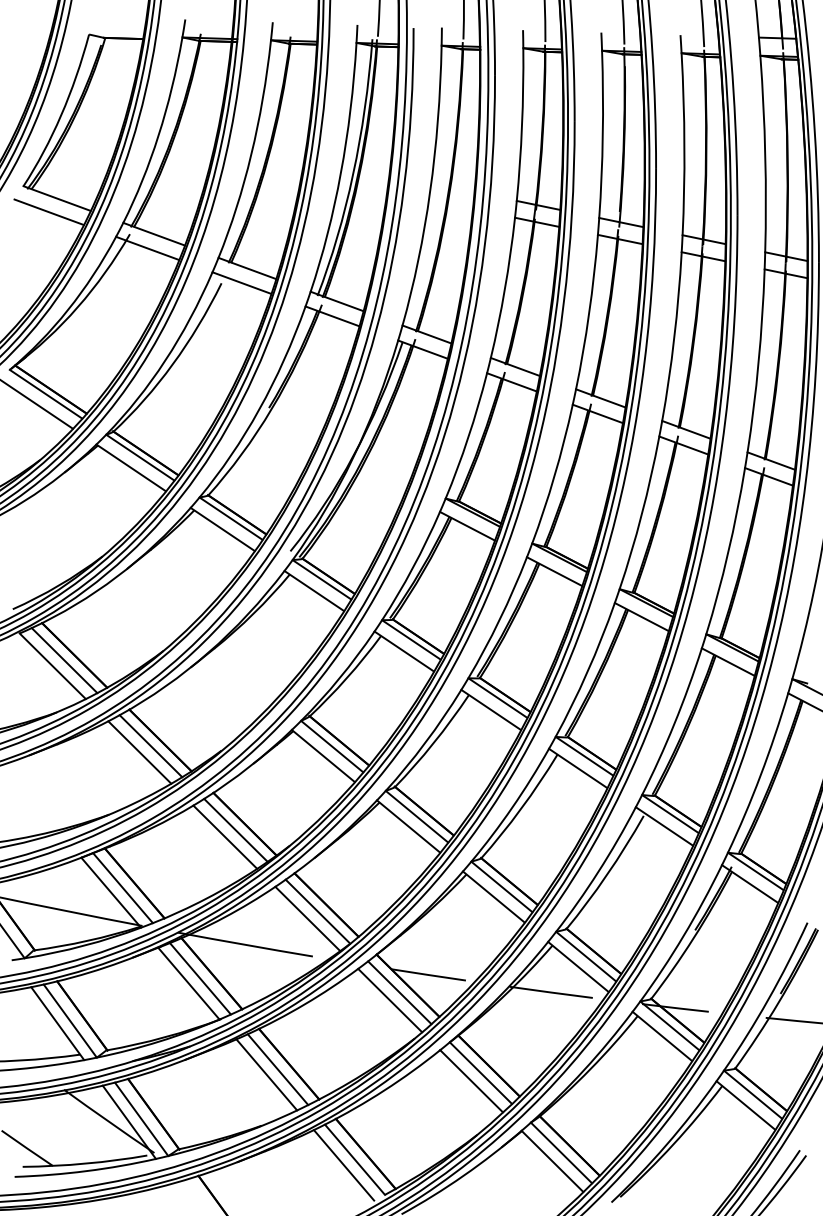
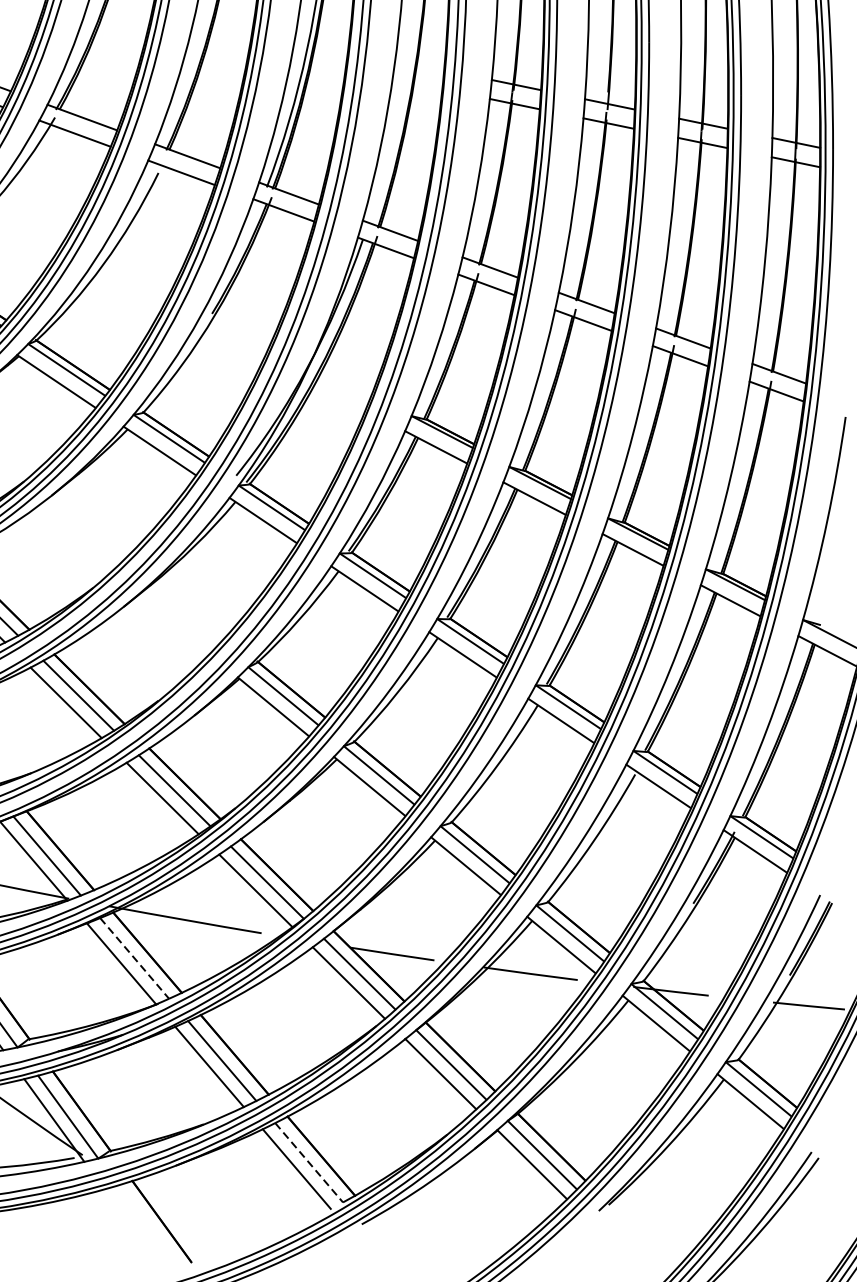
line: (200, 978) -> (134, 958), solid -> dashed
line: (355, 1160) -> (309, 1163), solid -> dashed

